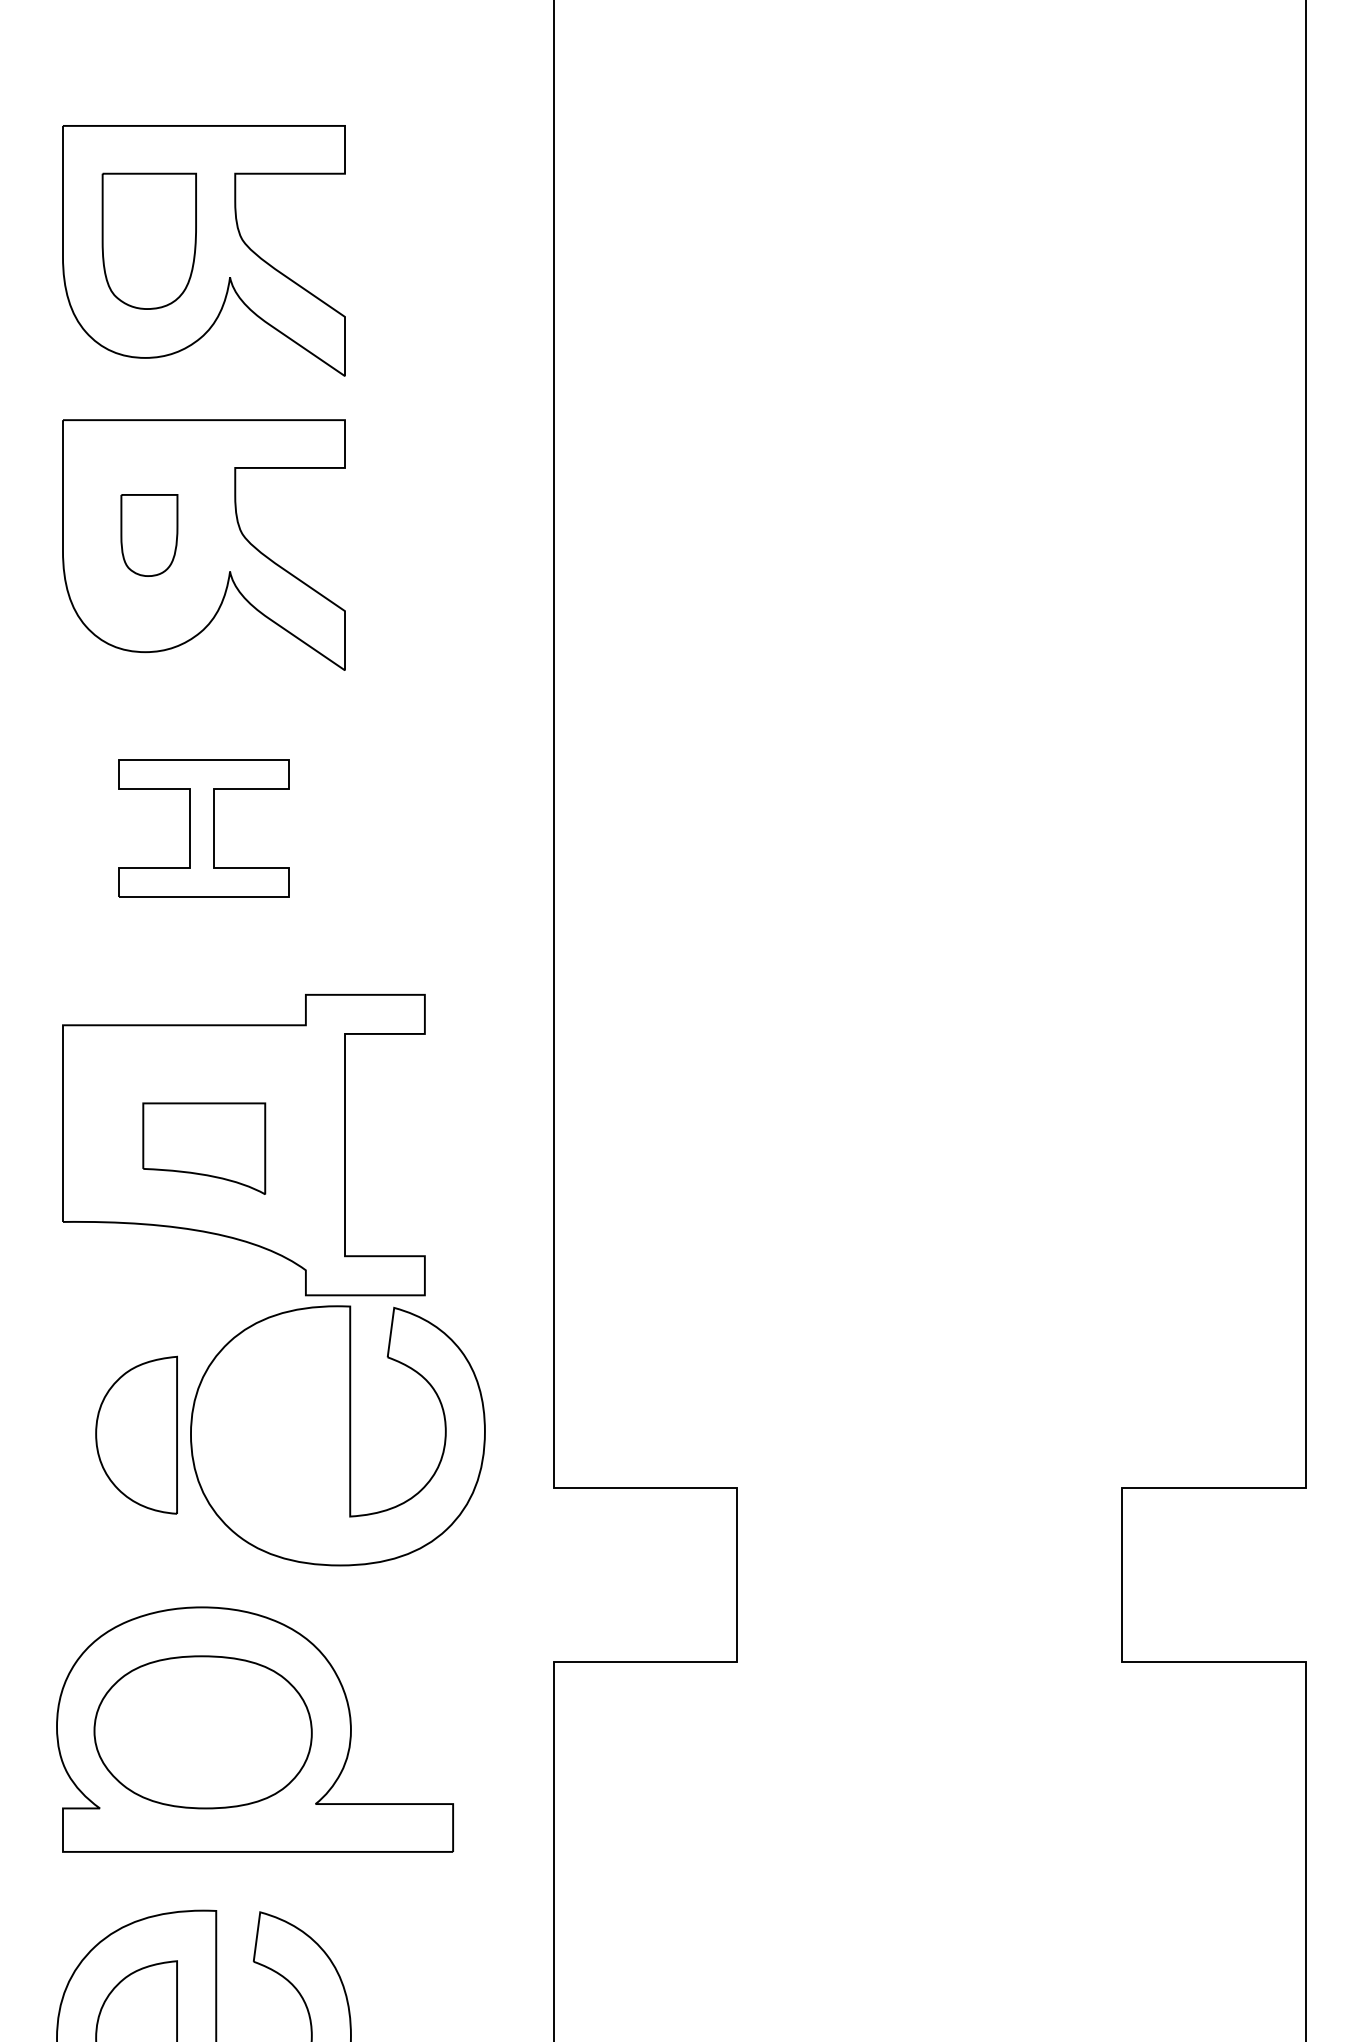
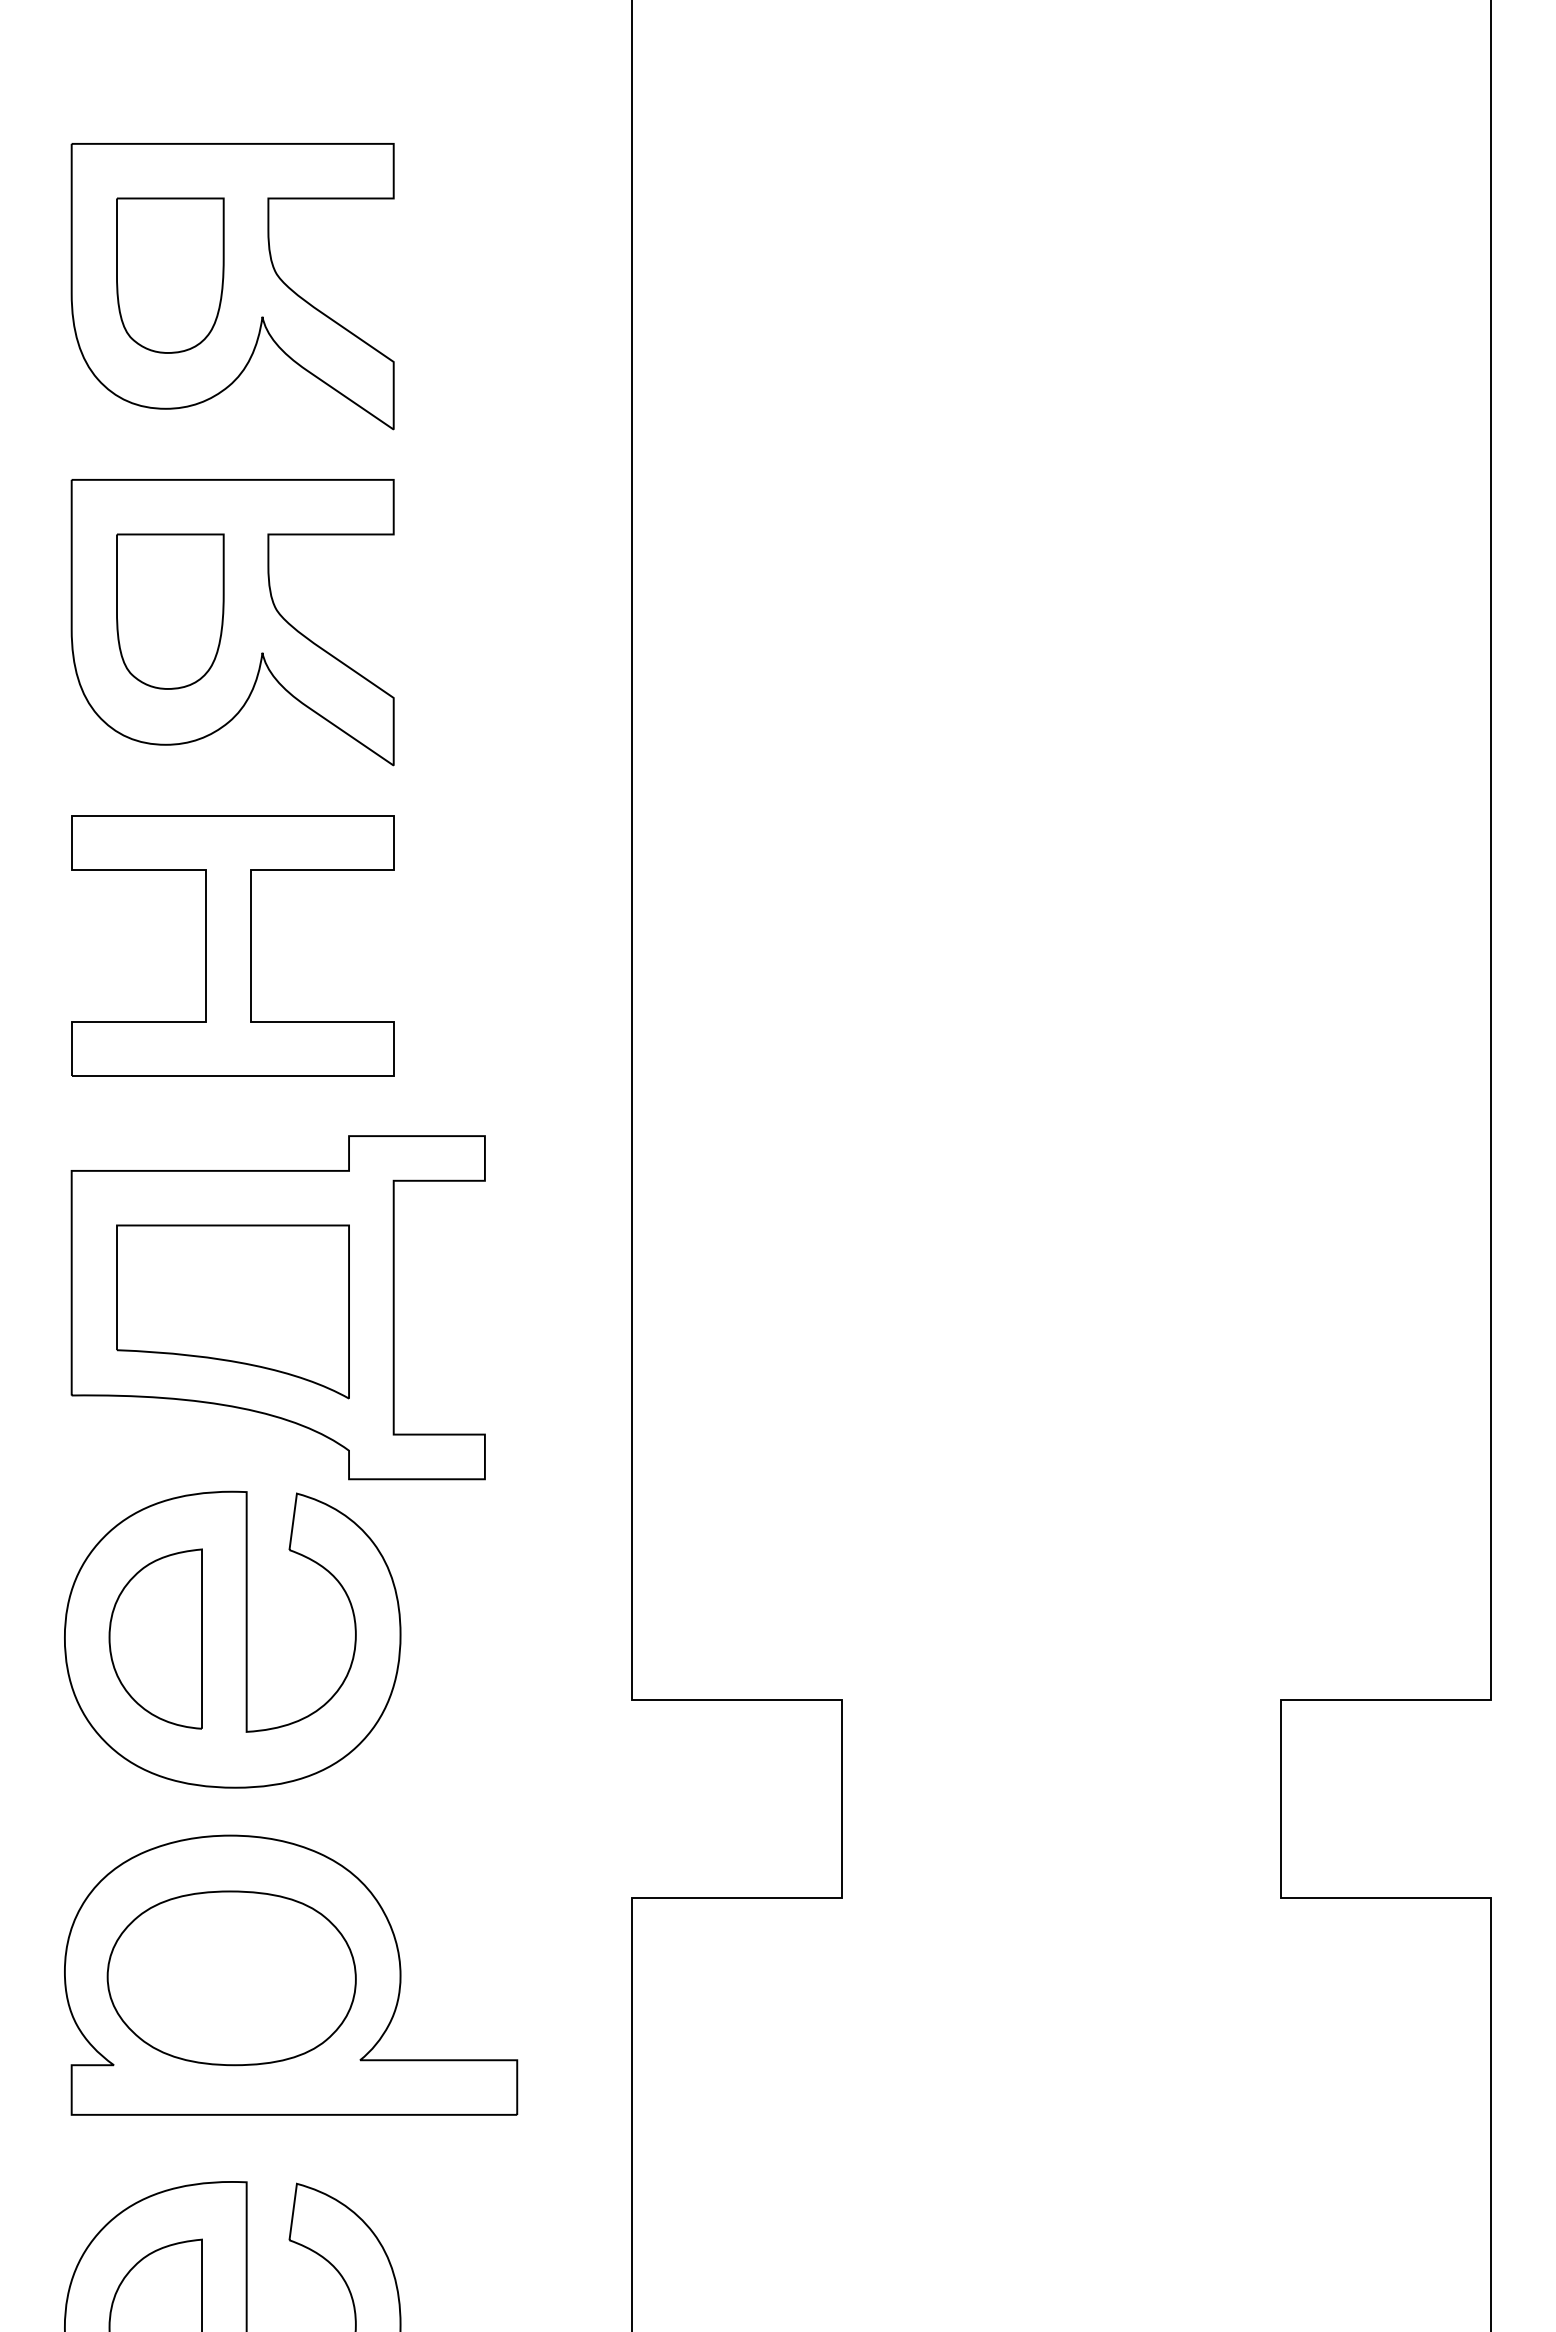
part: (149, 535) -> (170, 611), size x1.67
part: (203, 827) -> (232, 945), size x1.67
part: (203, 1148) -> (232, 1311), size x1.67
part: (337, 1435) -> (232, 1639), moved

